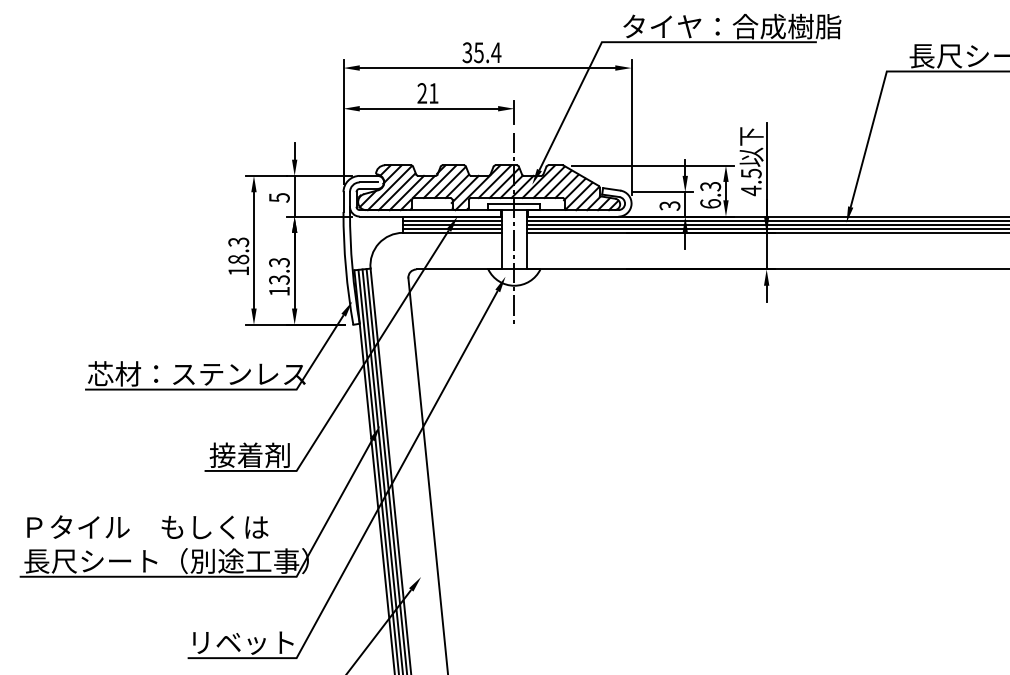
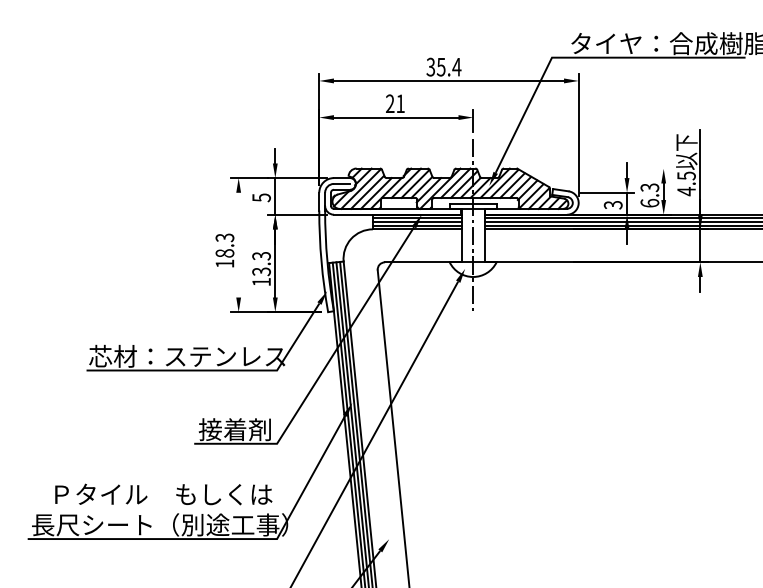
line: (652, 165) -> (597, 168), removed
line: (253, 250) -> (238, 245), removed
text: (147, 527) -> (163, 494), moved

